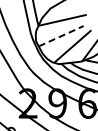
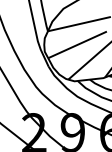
line: (61, 36) -> (77, 45), dashed -> solid

